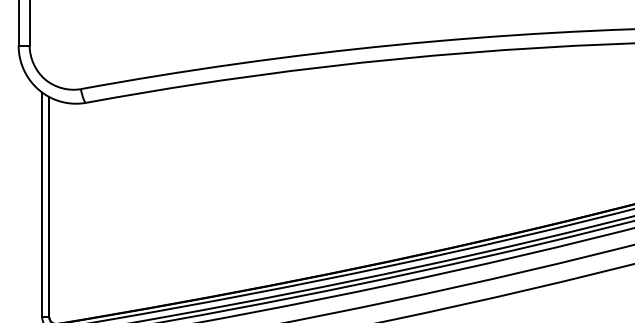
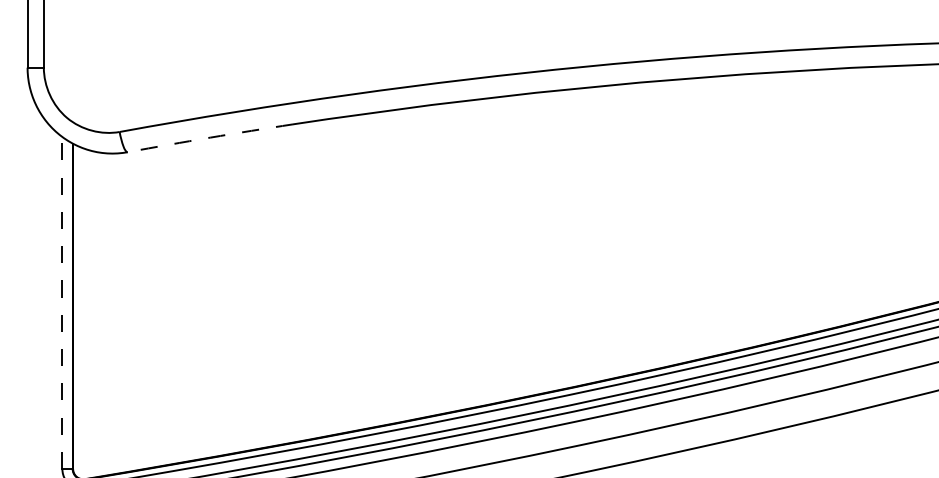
arc: (142, 92) -> (210, 136), solid -> dashed
line: (42, 204) -> (62, 302), solid -> dashed

